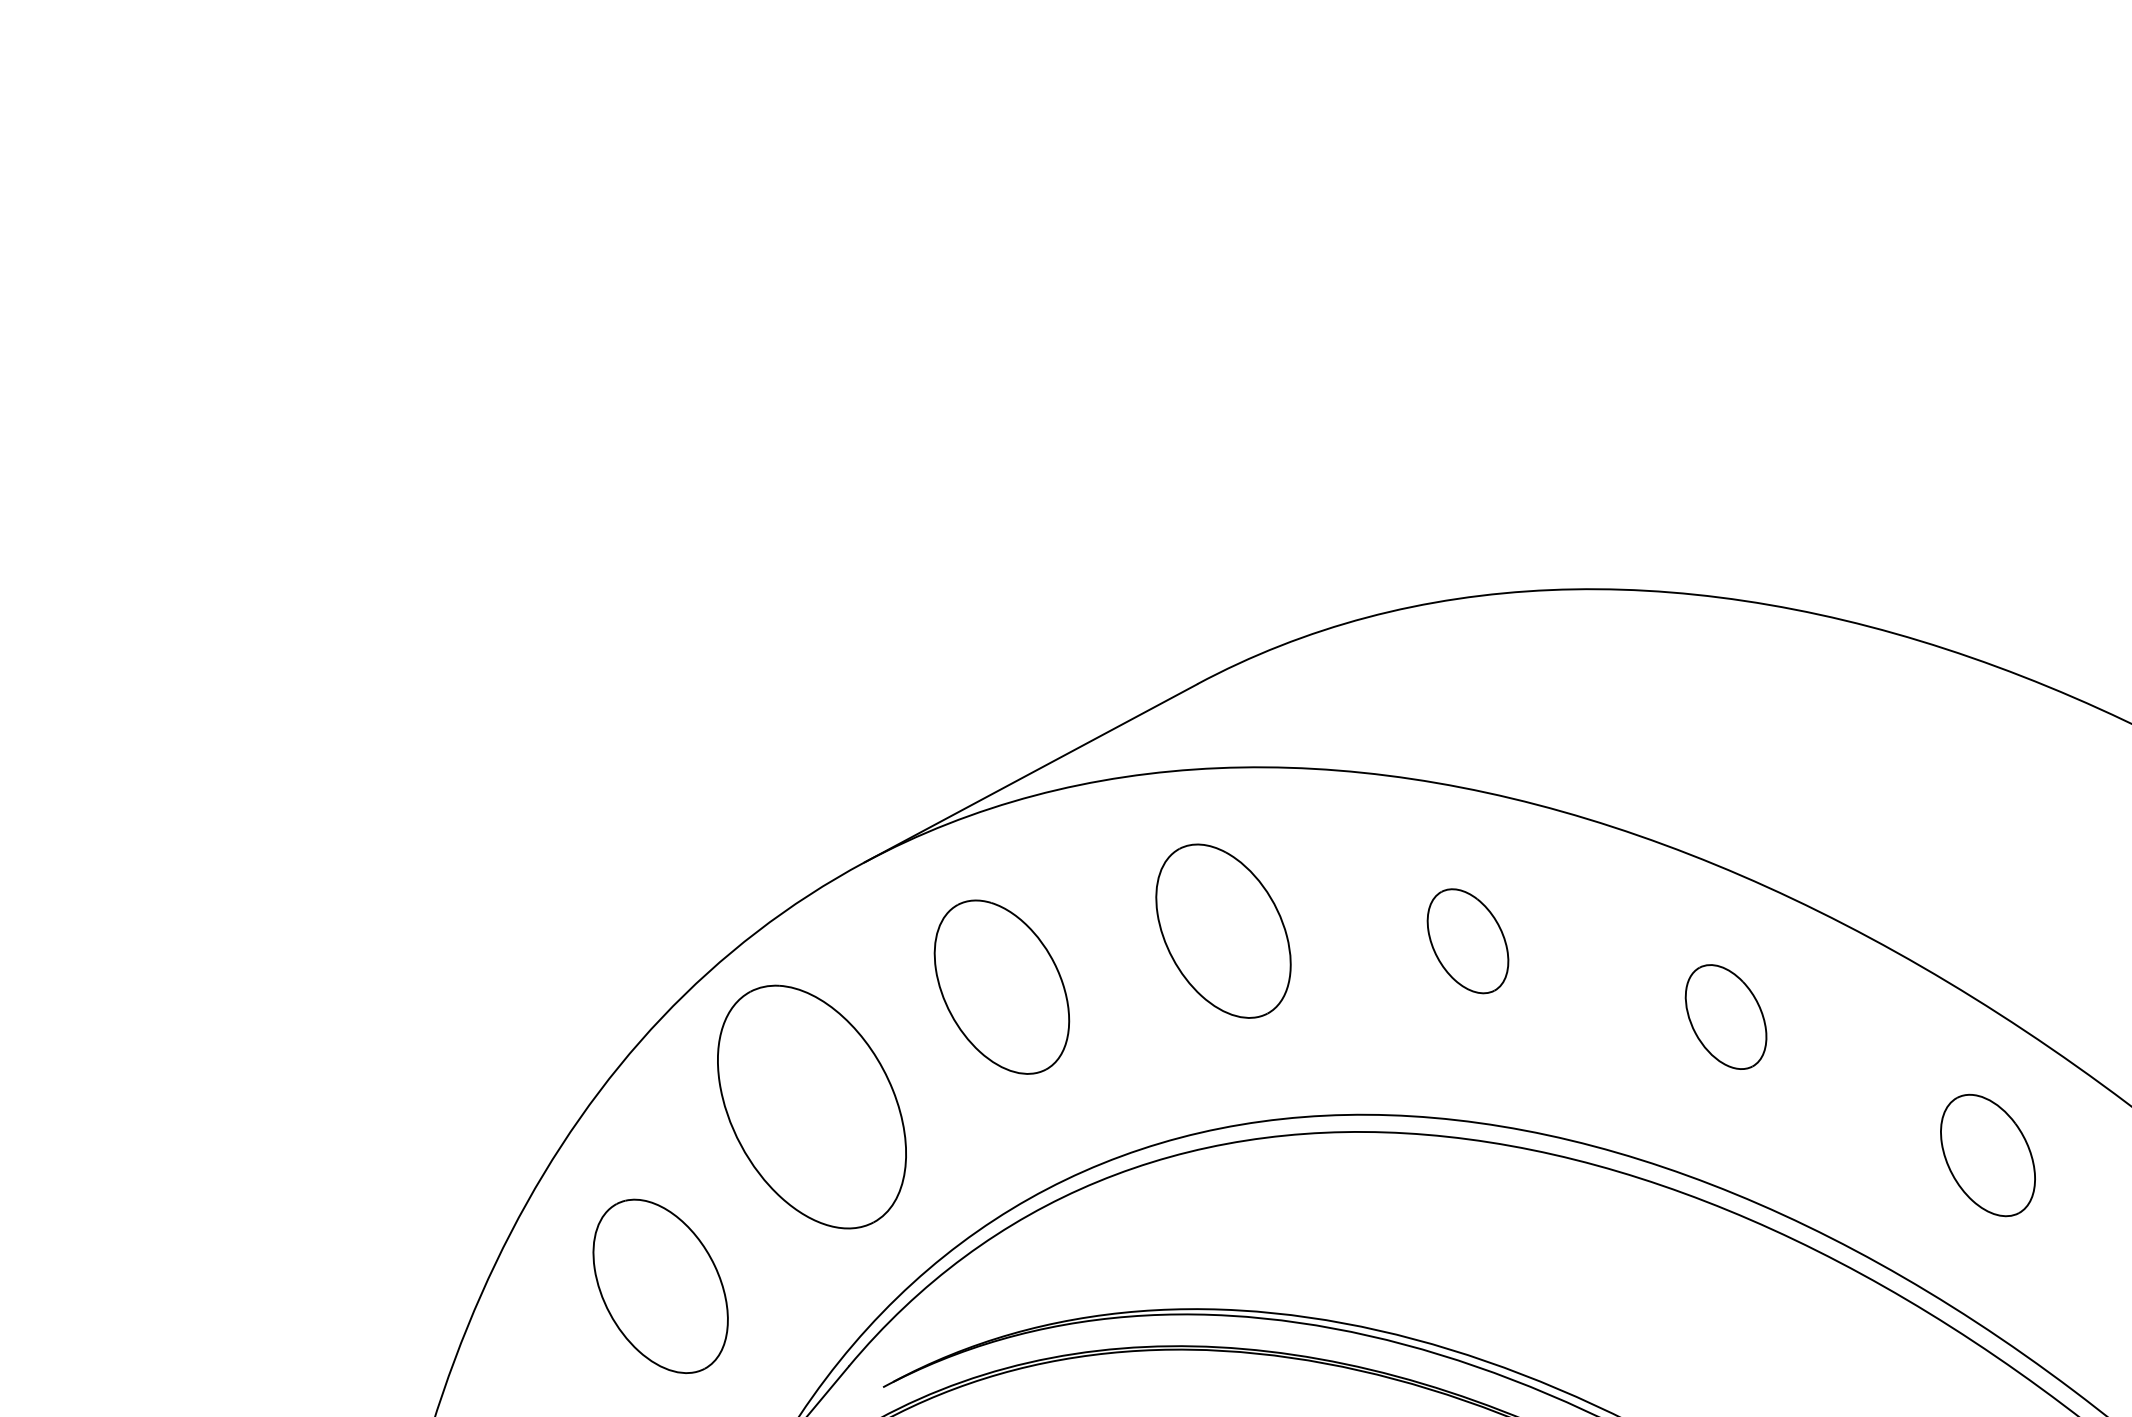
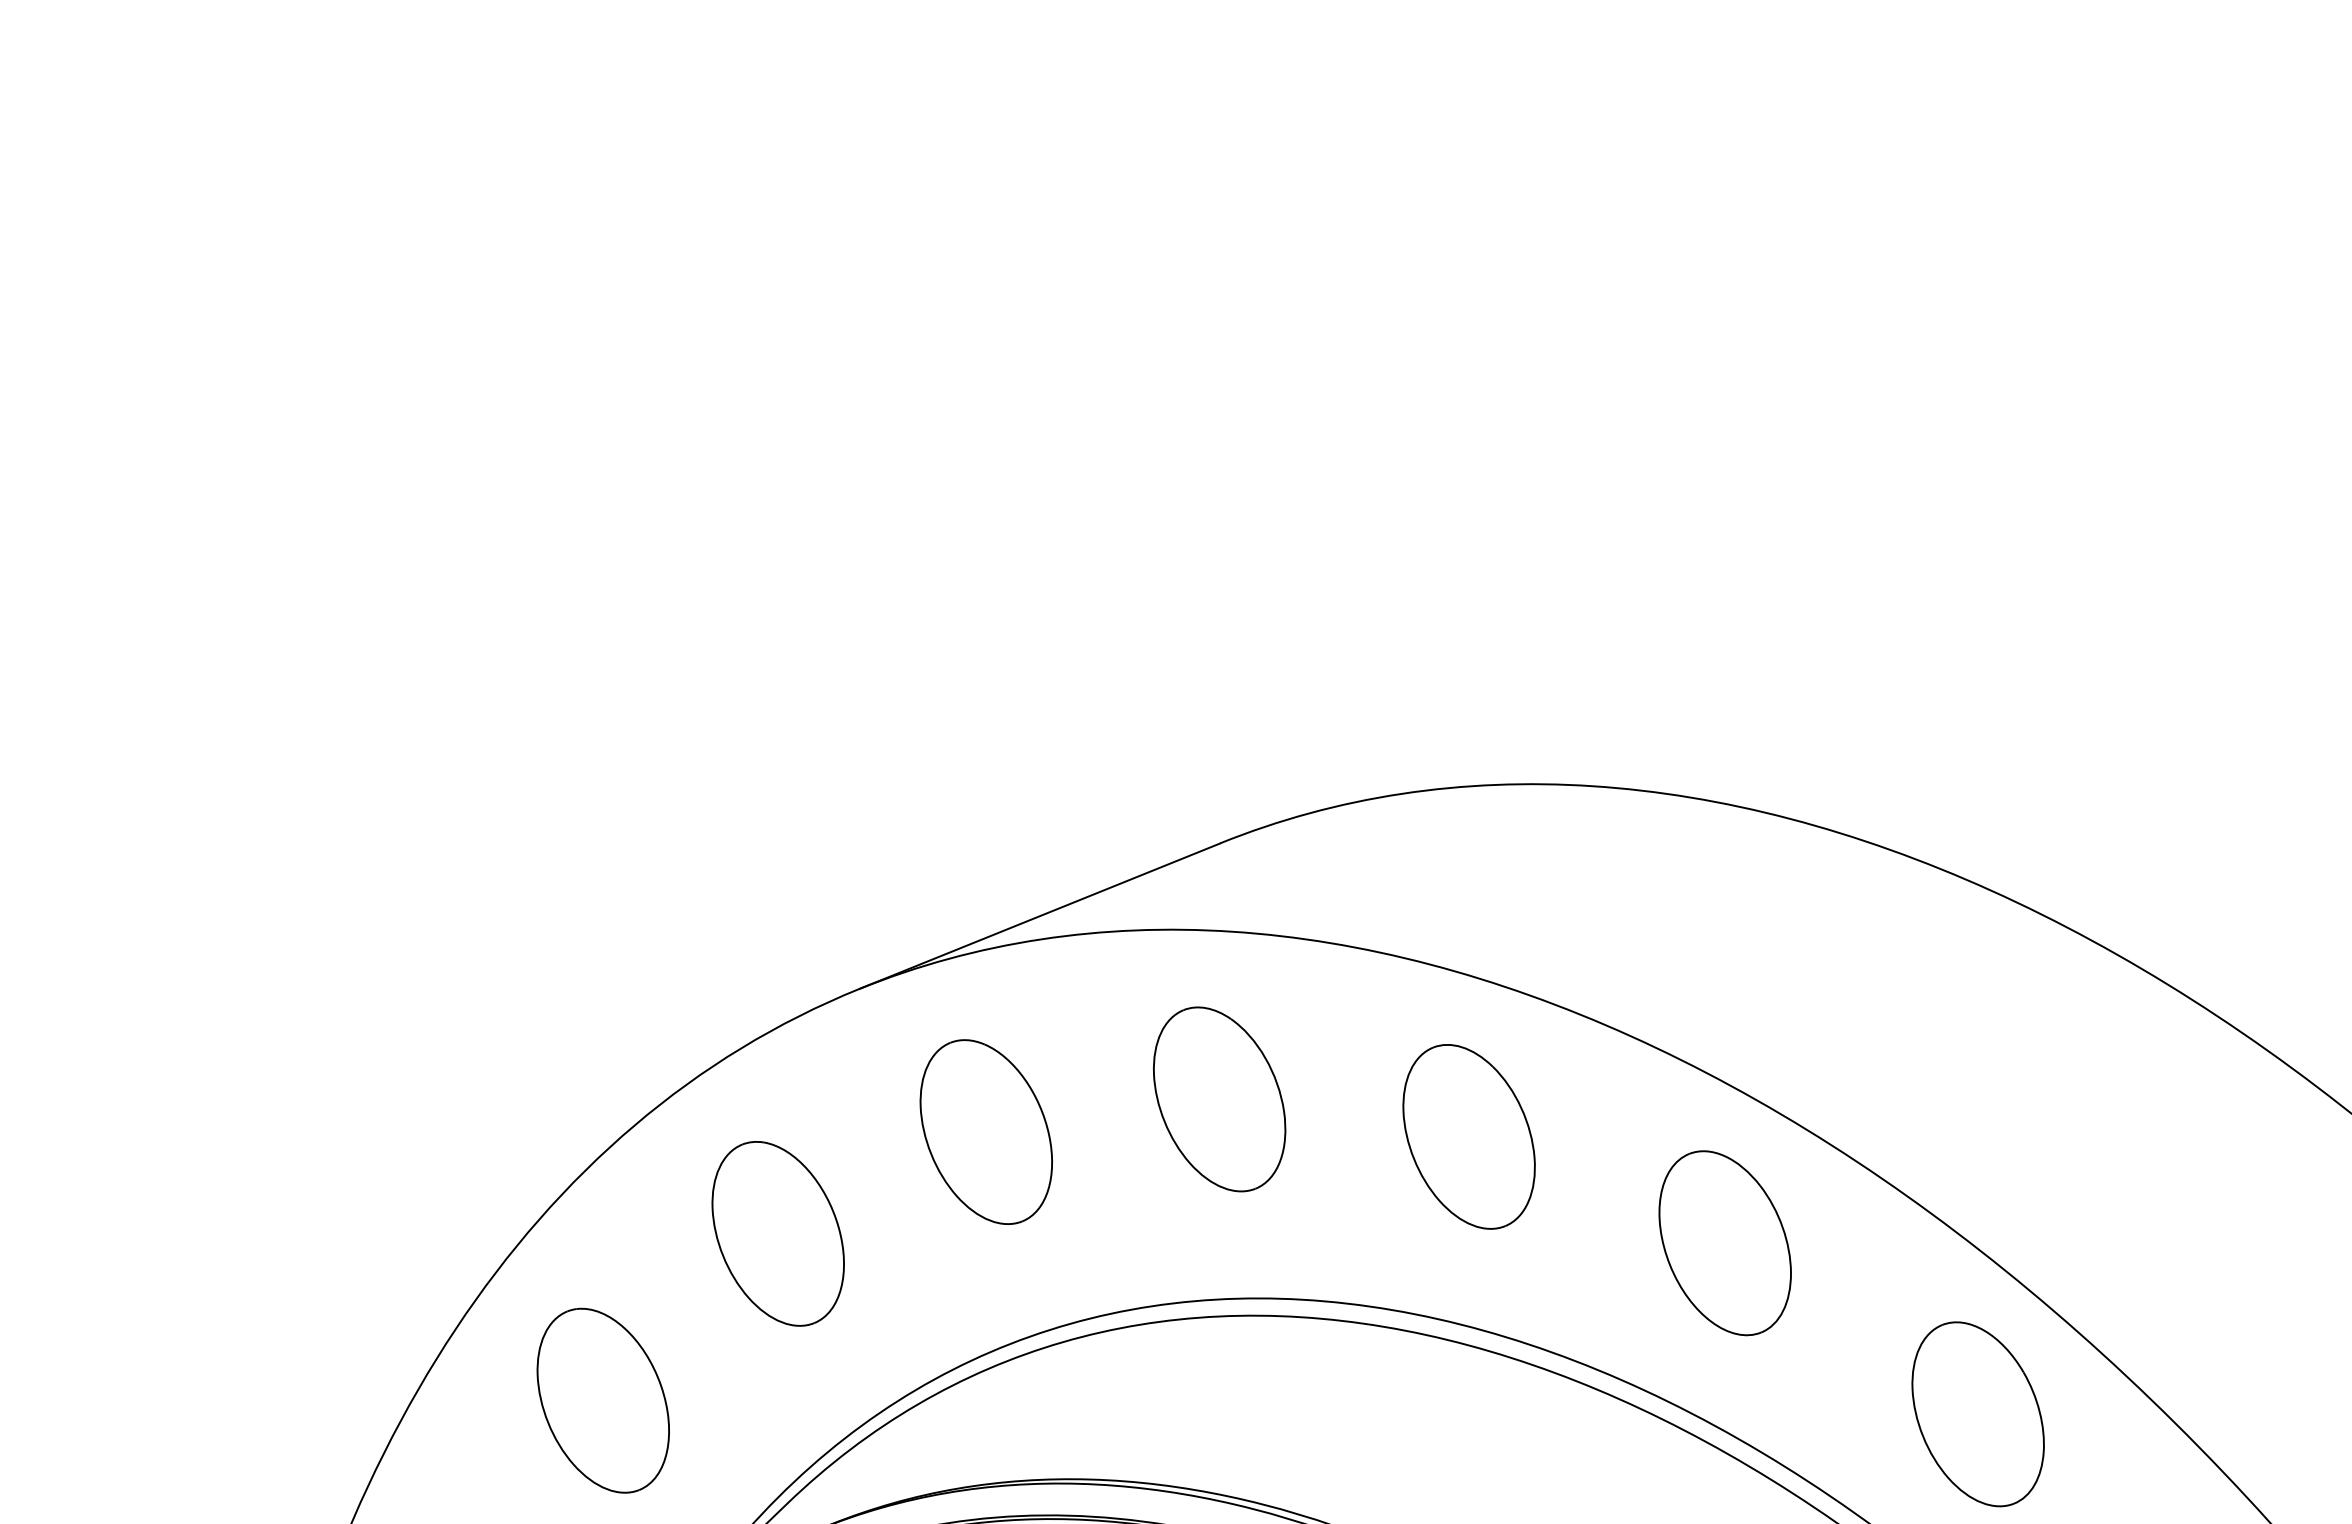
part: (1467, 940) -> (1468, 1136), size x1.67
part: (1725, 1017) -> (1724, 1243), size x1.67
part: (811, 1106) -> (777, 1233), size x0.71
part: (1987, 1155) -> (1977, 1414), size x1.43

